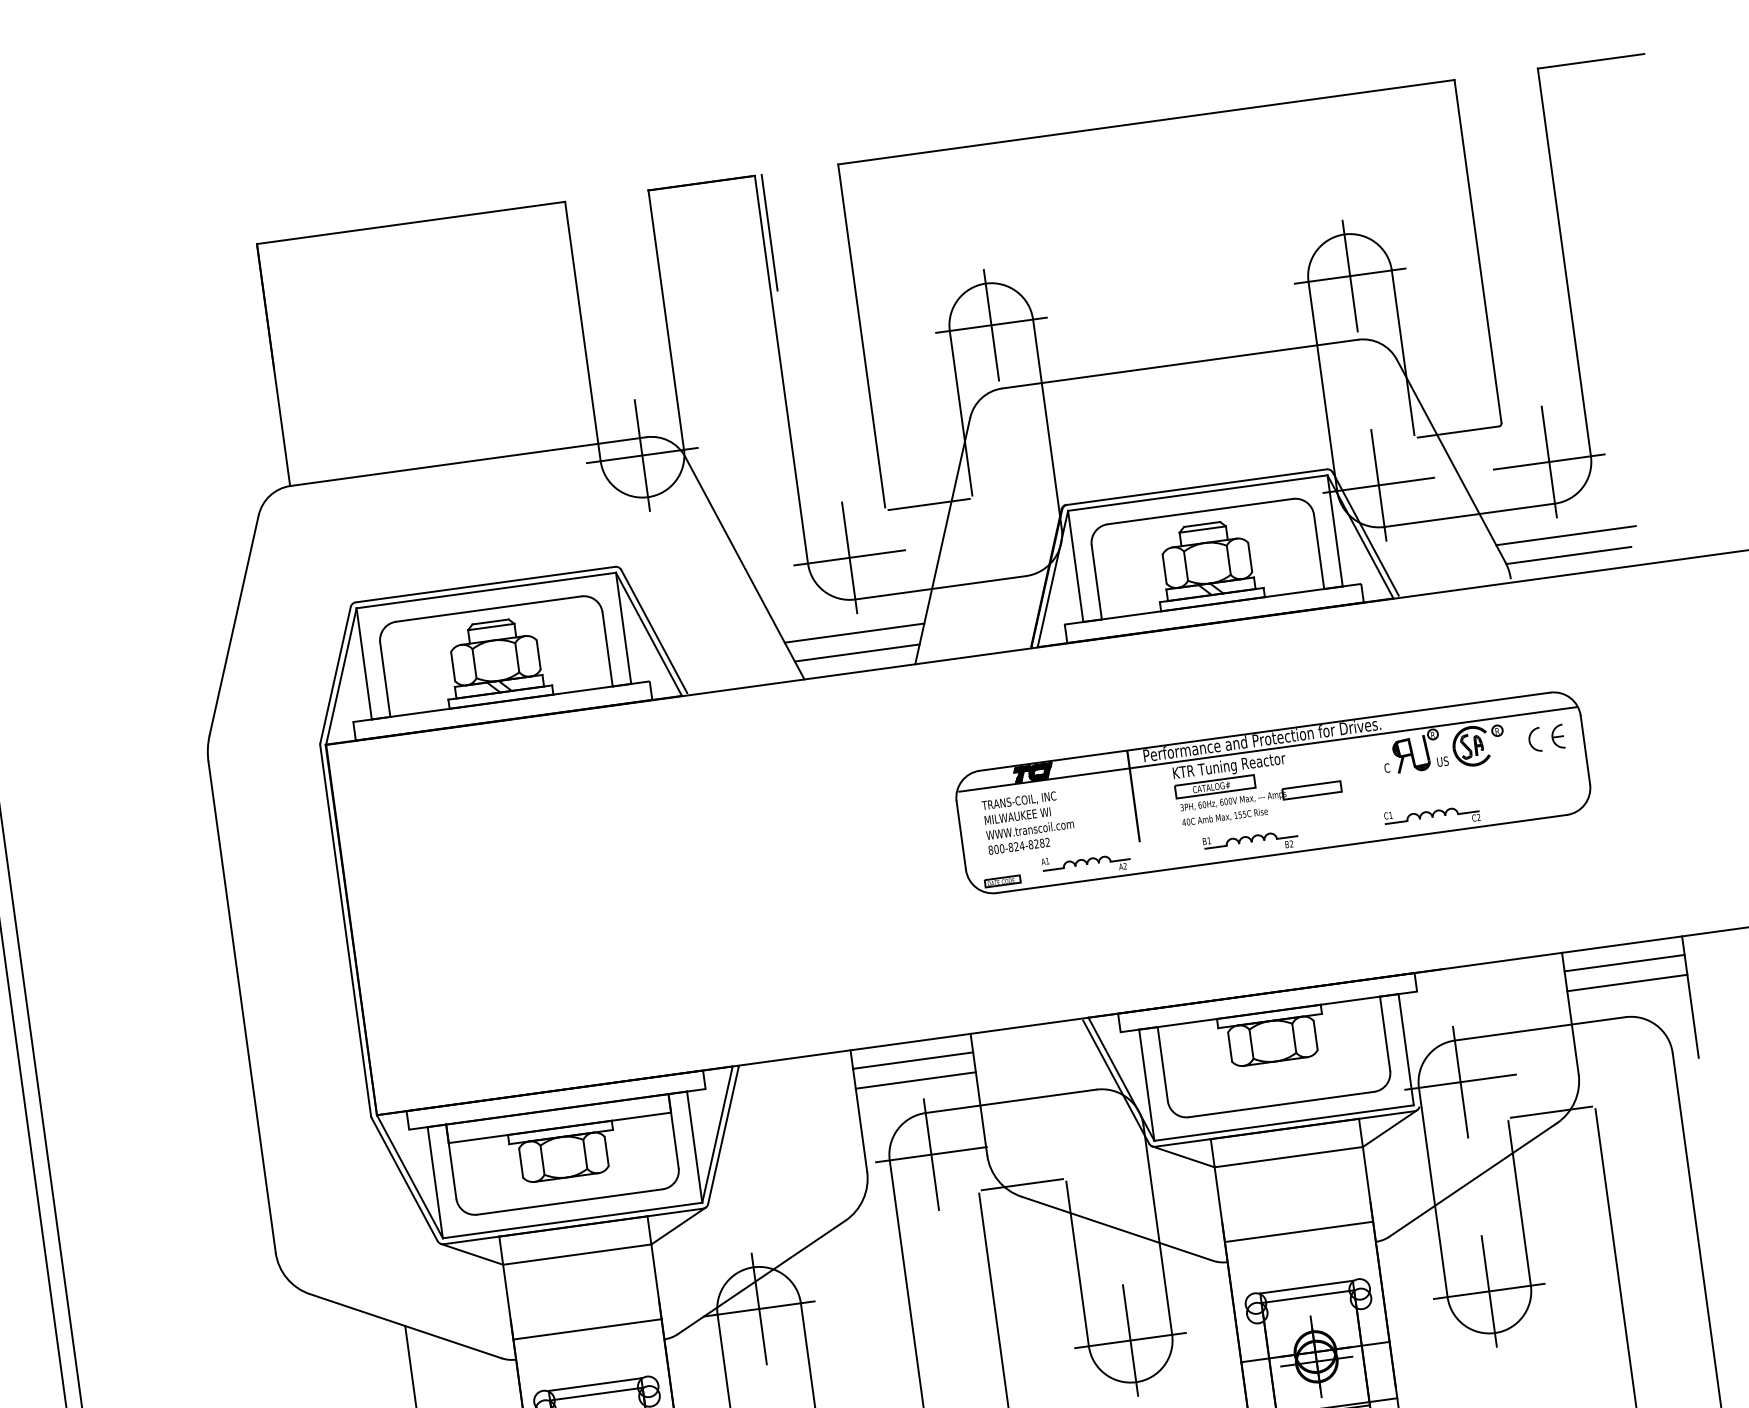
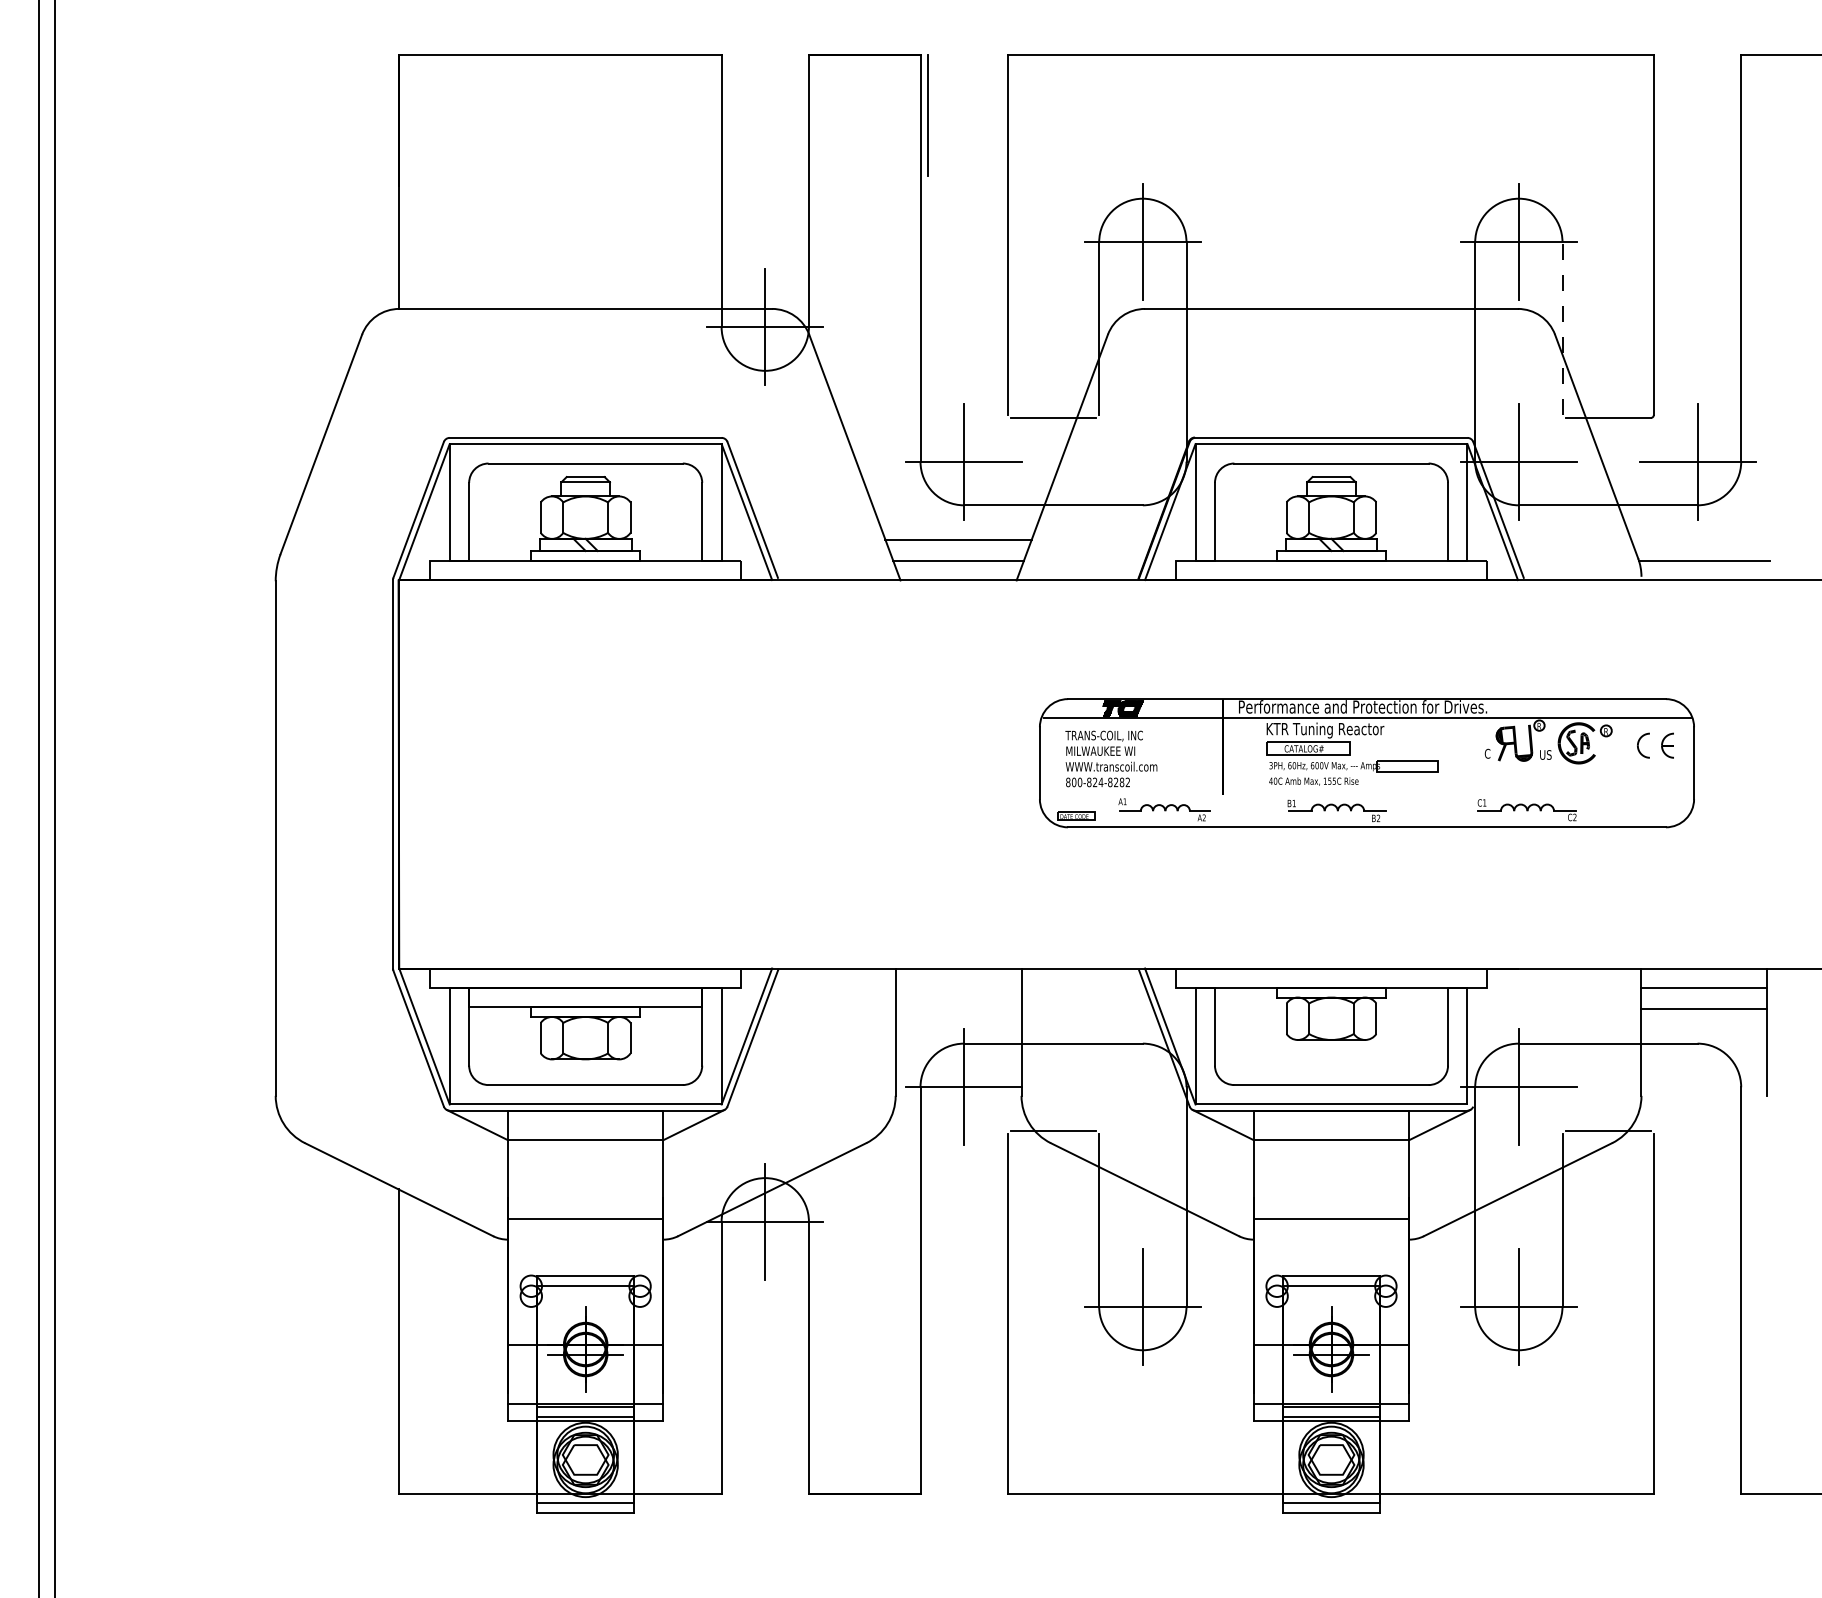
line: (1403, 352) -> (1562, 328), solid -> dashed
line: (1566, 535) -> (1704, 539), removed
line: (912, 1060) -> (958, 987), removed
line: (915, 1080) -> (958, 1008), removed

